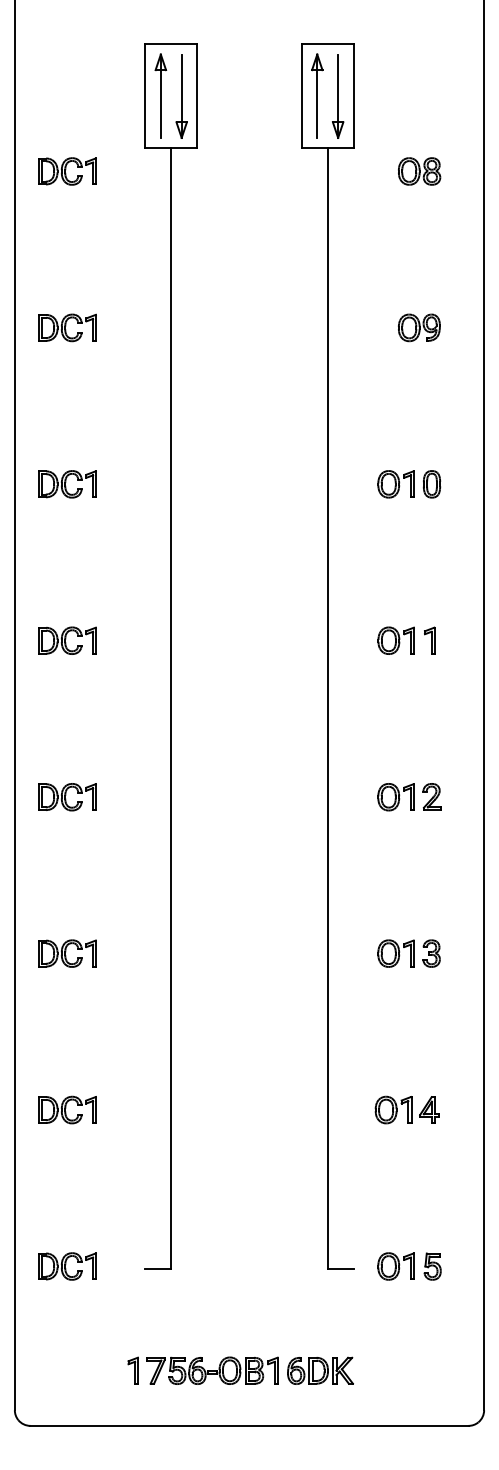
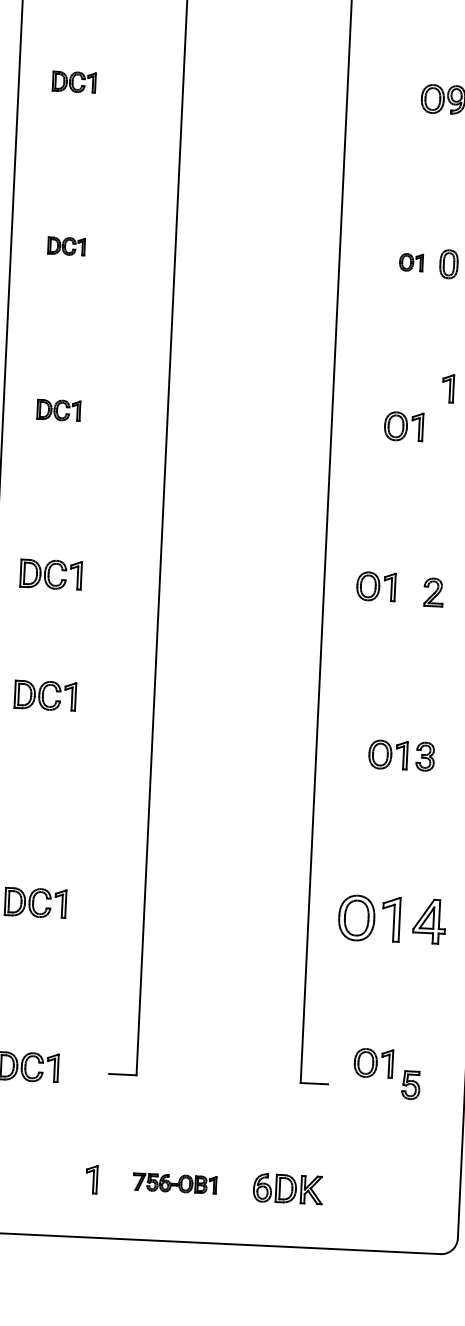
part: (67, 327) -> (74, 81), size x0.7
part: (67, 484) -> (66, 246), size x0.6
part: (395, 484) -> (410, 262), size x0.6
part: (67, 640) -> (58, 410), size x0.7
part: (429, 640) -> (447, 388), moved
part: (395, 797) -> (375, 587), moved
part: (67, 953) -> (45, 695), moved
part: (406, 1109) -> (391, 919), size x1.6
part: (395, 1266) -> (372, 1063), moved
part: (212, 1370) -> (174, 1183), size x0.6

